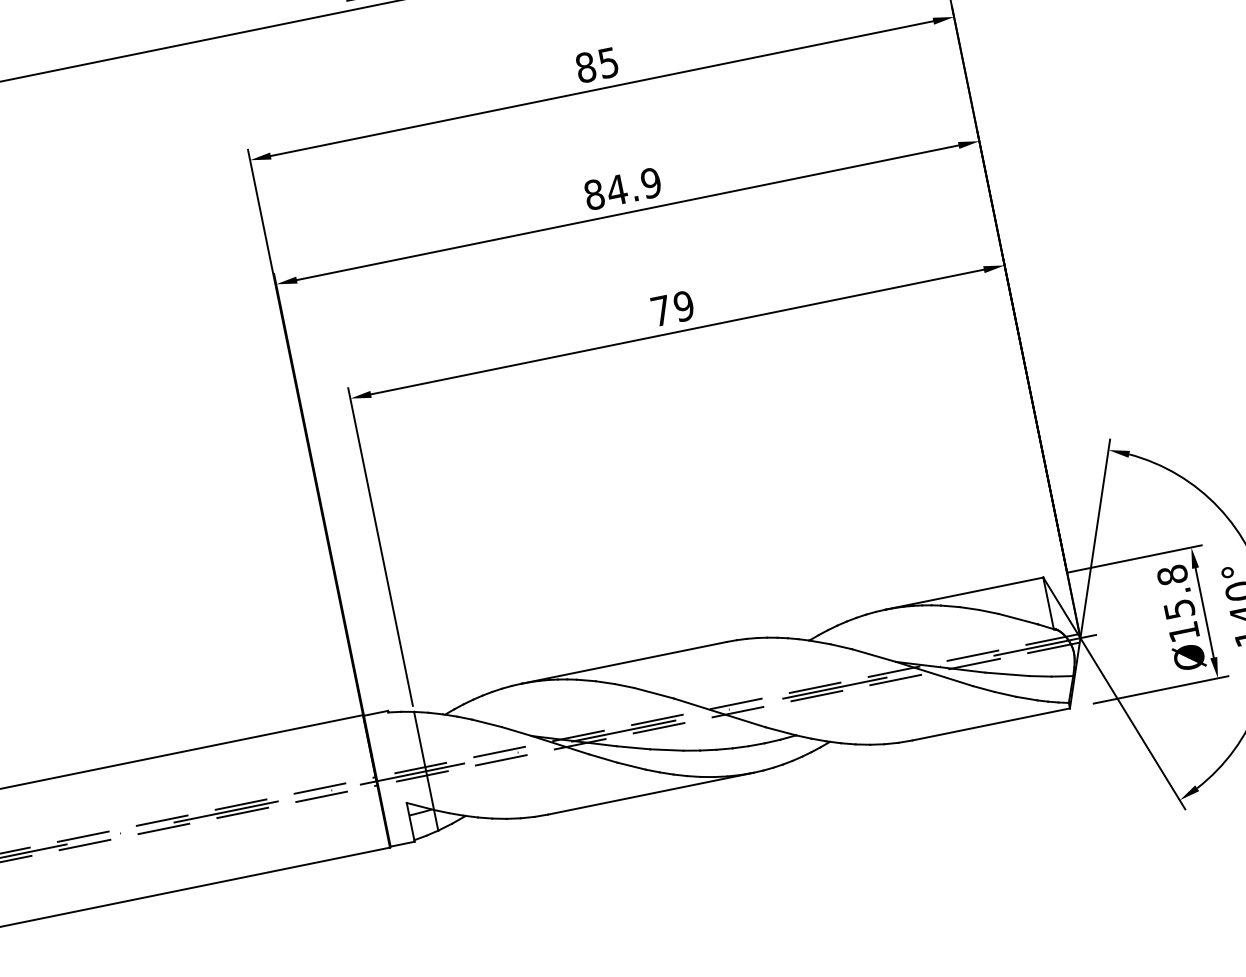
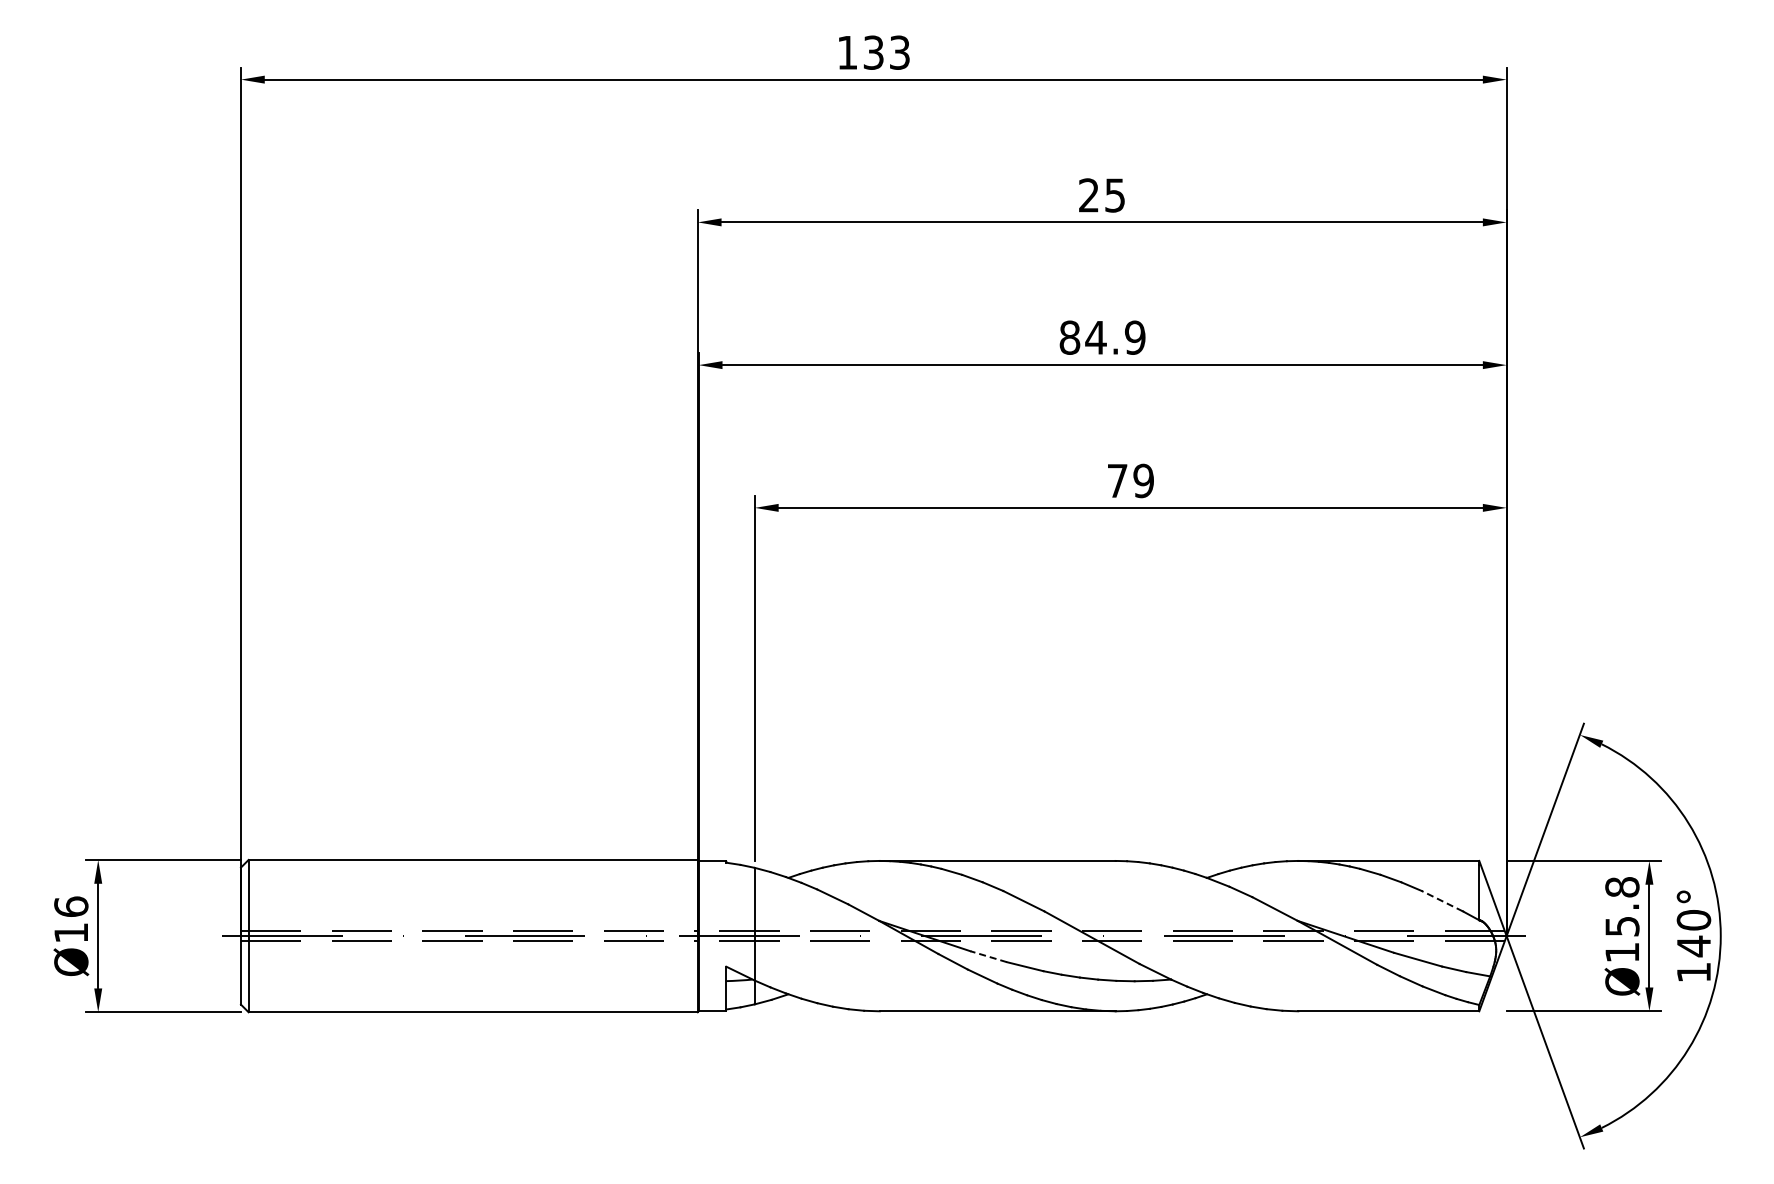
text: (585, 67) -> (1088, 195), 85 -> 25
line: (1018, 619) -> (1442, 901), solid -> dashed
line: (633, 747) -> (988, 956), solid -> dashed

